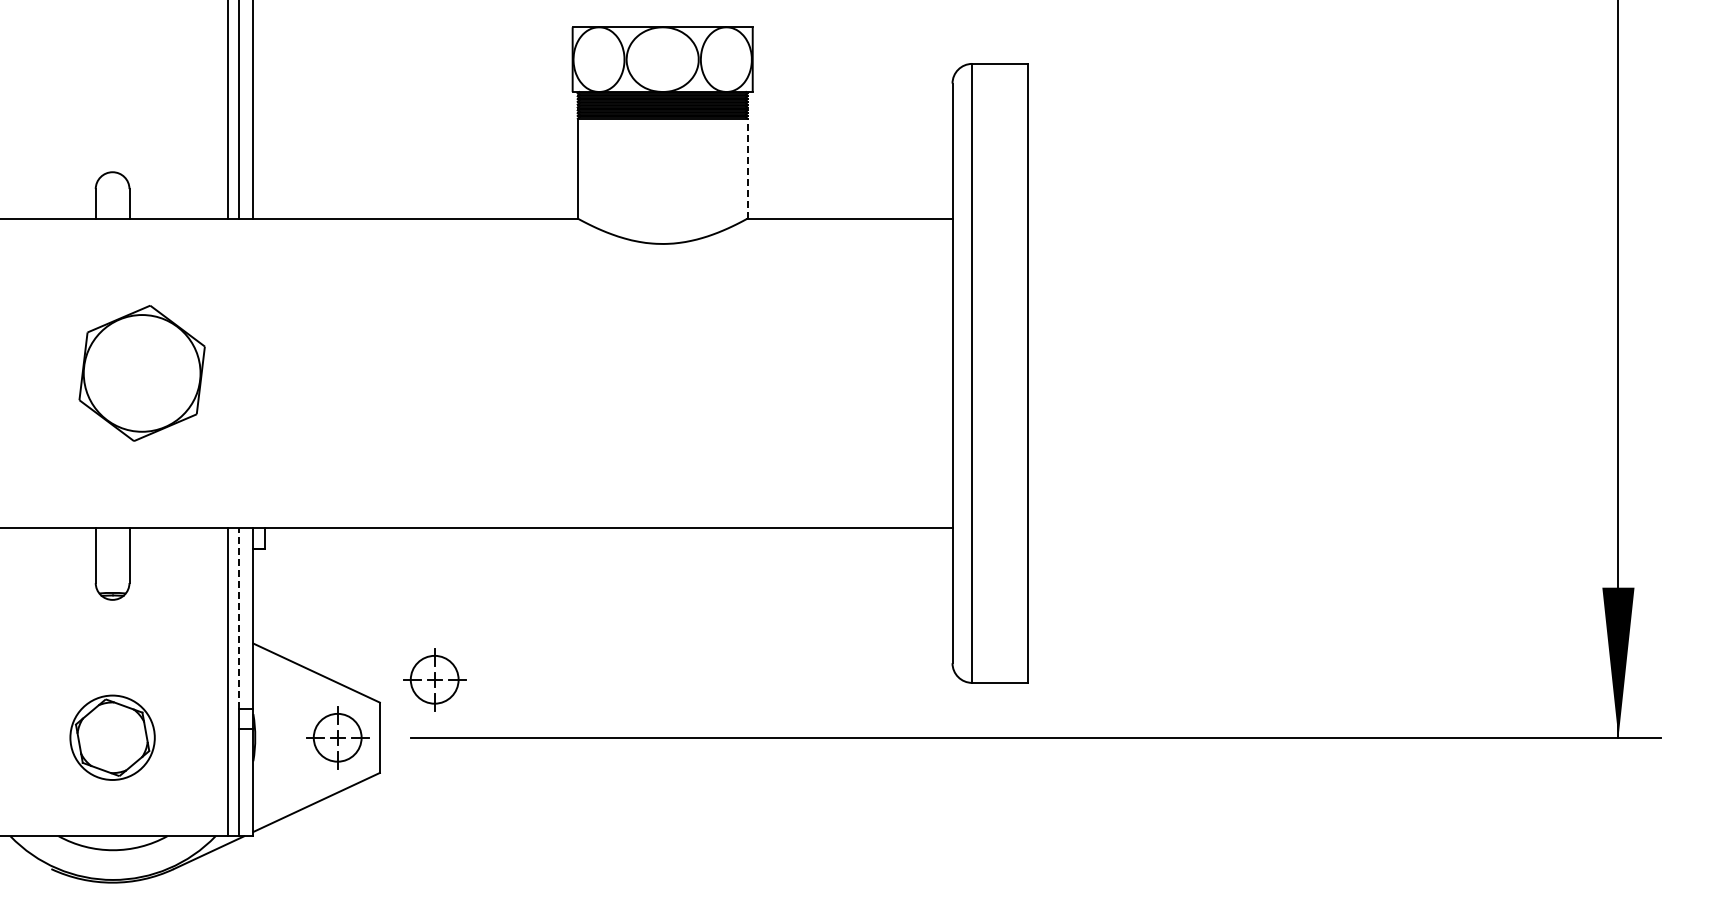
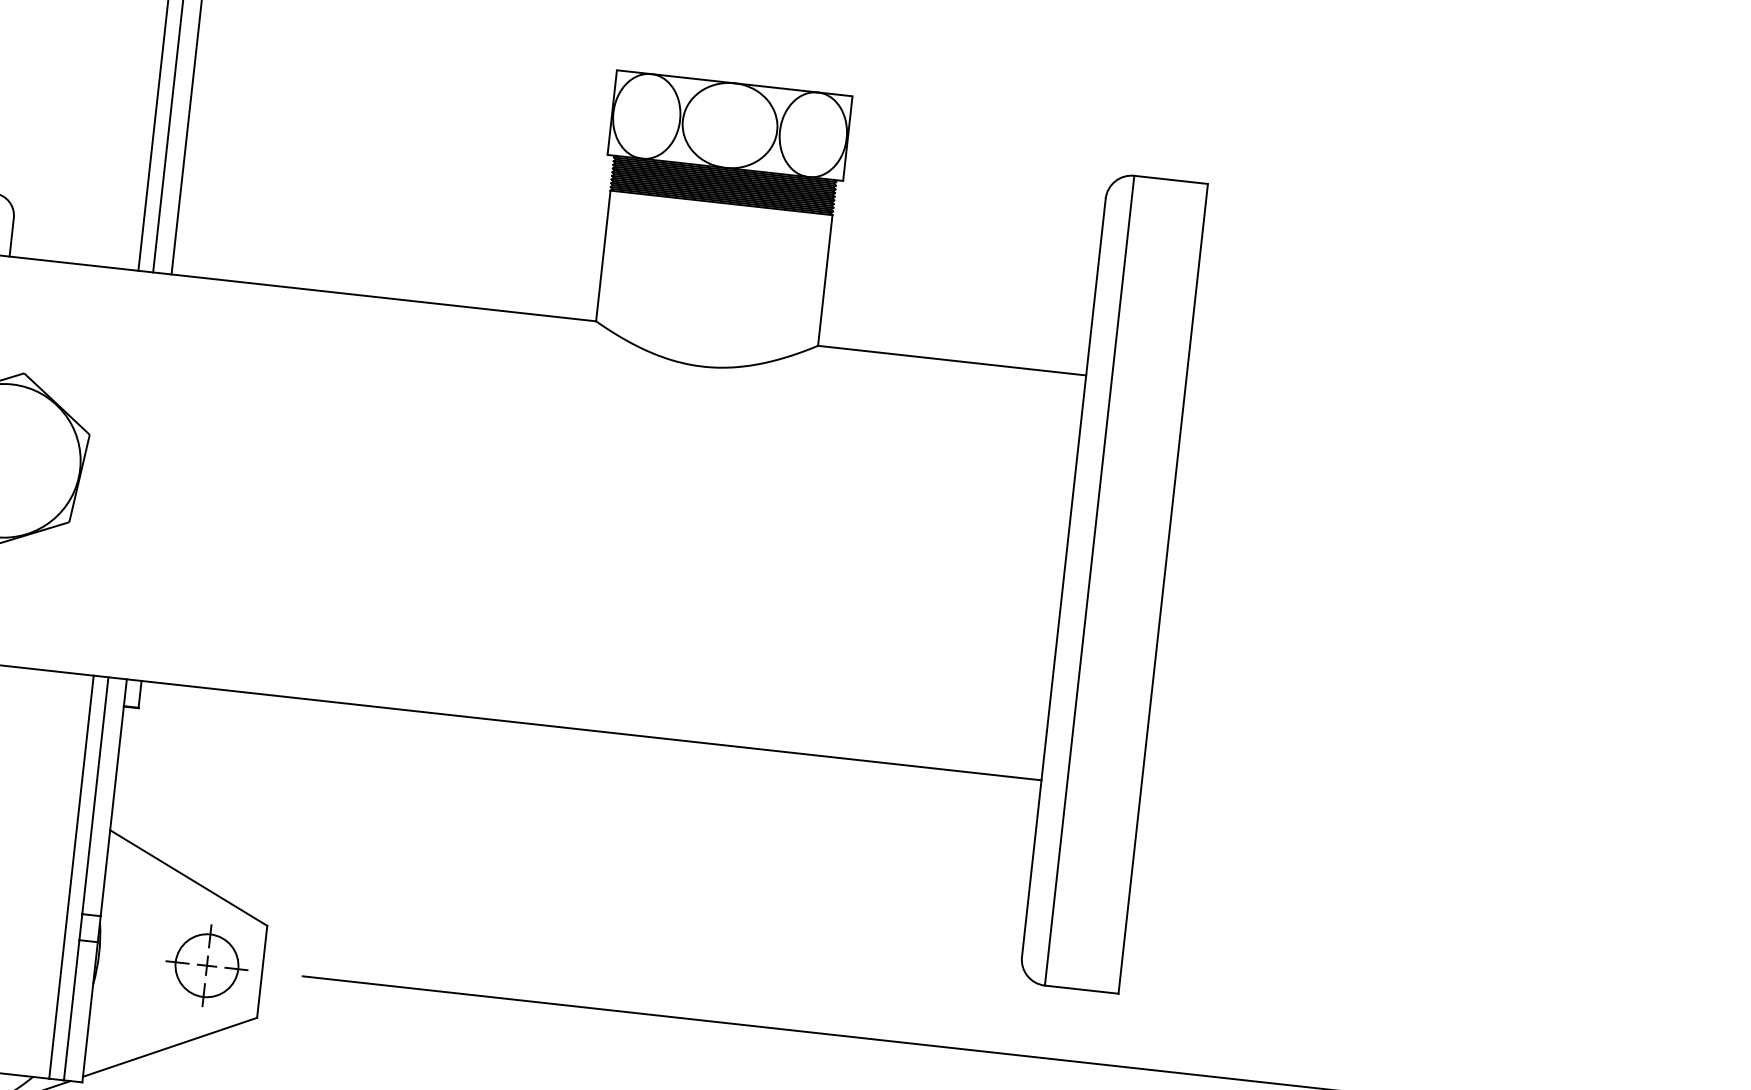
line: (747, 168) -> (825, 280), dashed -> solid
line: (239, 618) -> (95, 795), dashed -> solid
part: (434, 679) -> (342, 903), removed

